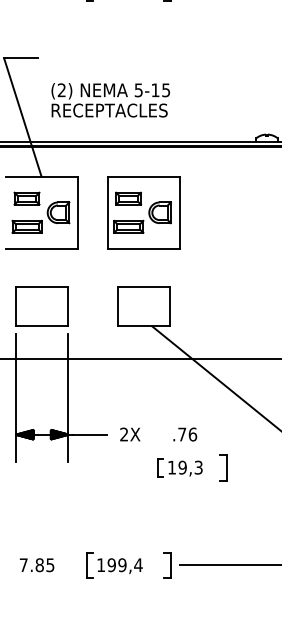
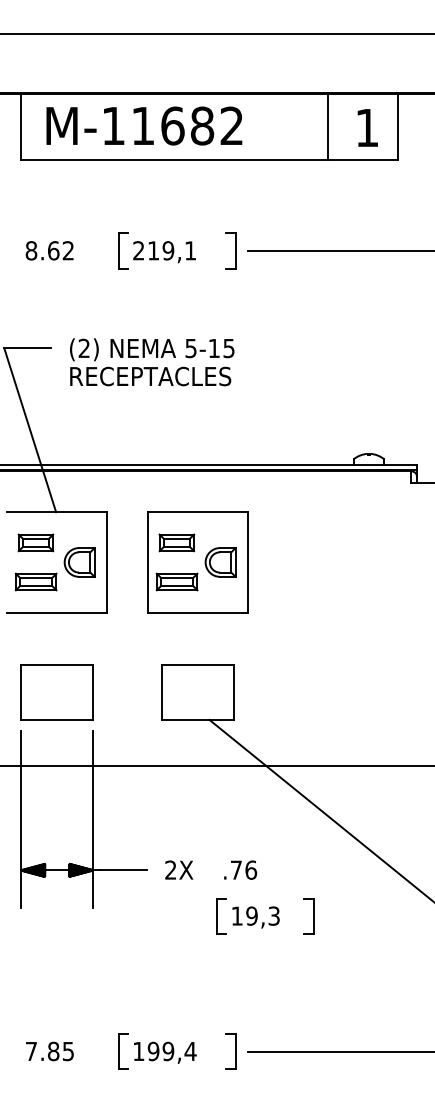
text: (110, 100) -> (152, 362), moved
text: (185, 434) -> (240, 869), moved
part: (160, 467) -> (221, 916), size x1.43

